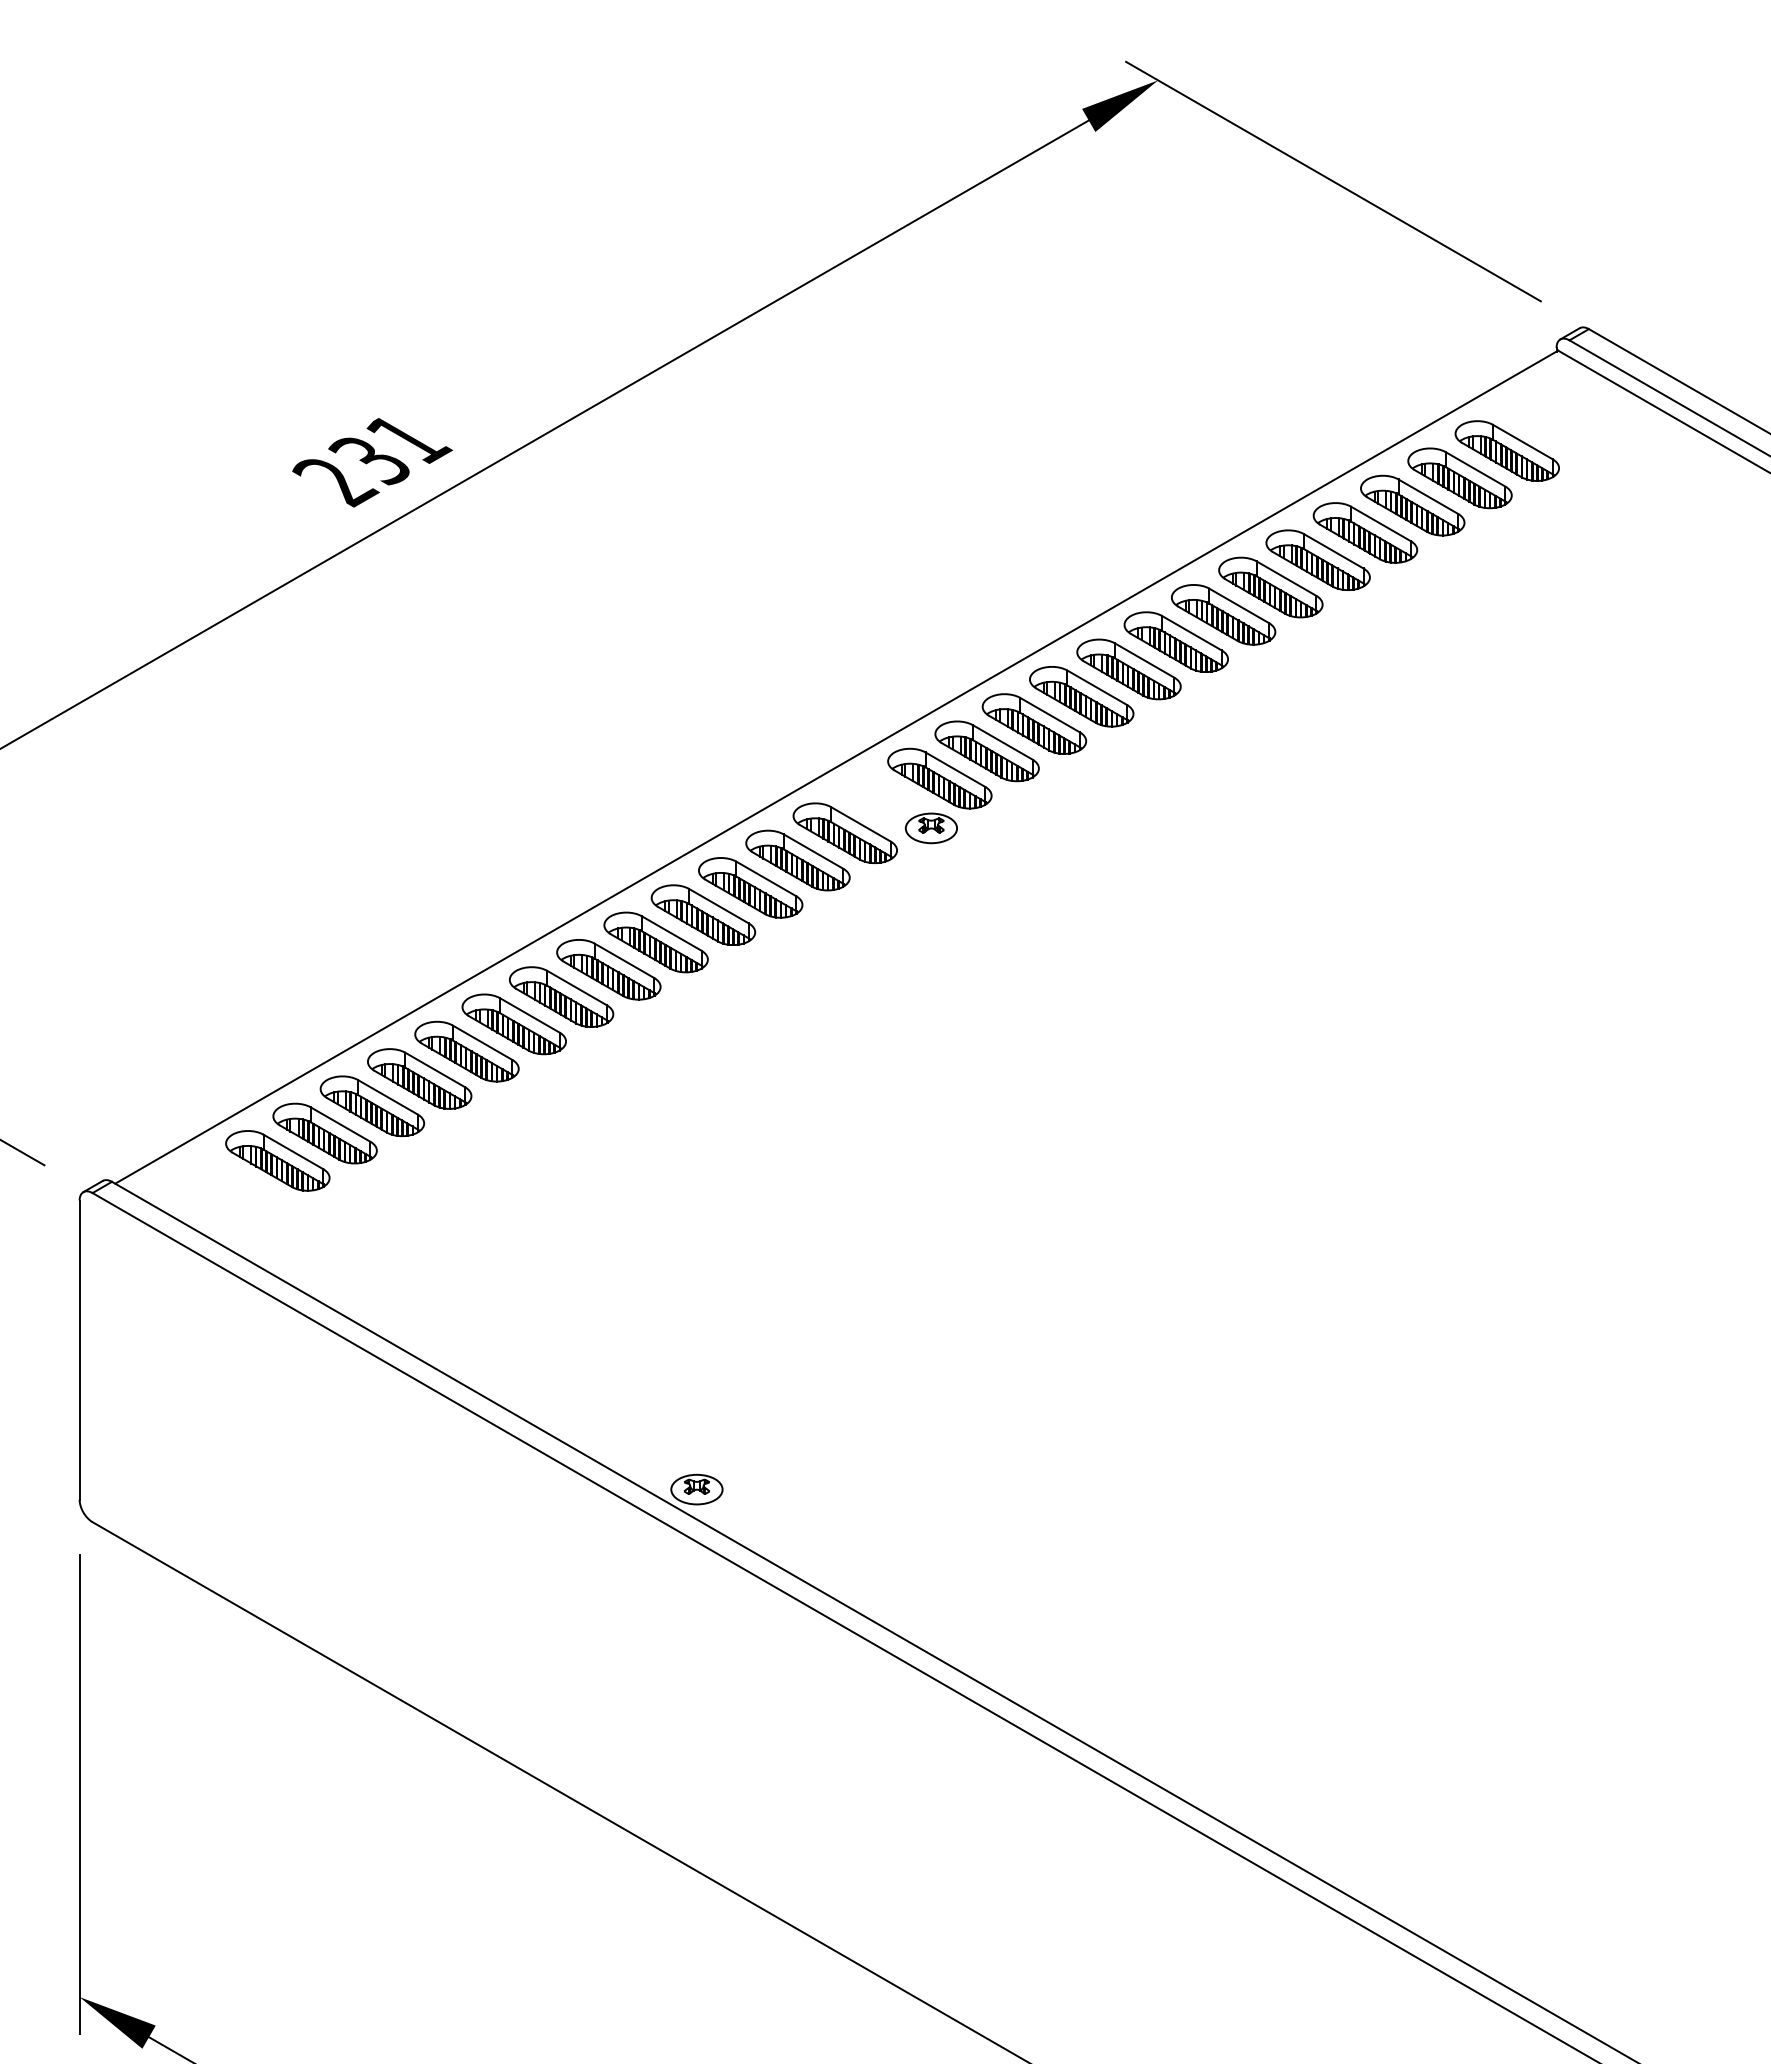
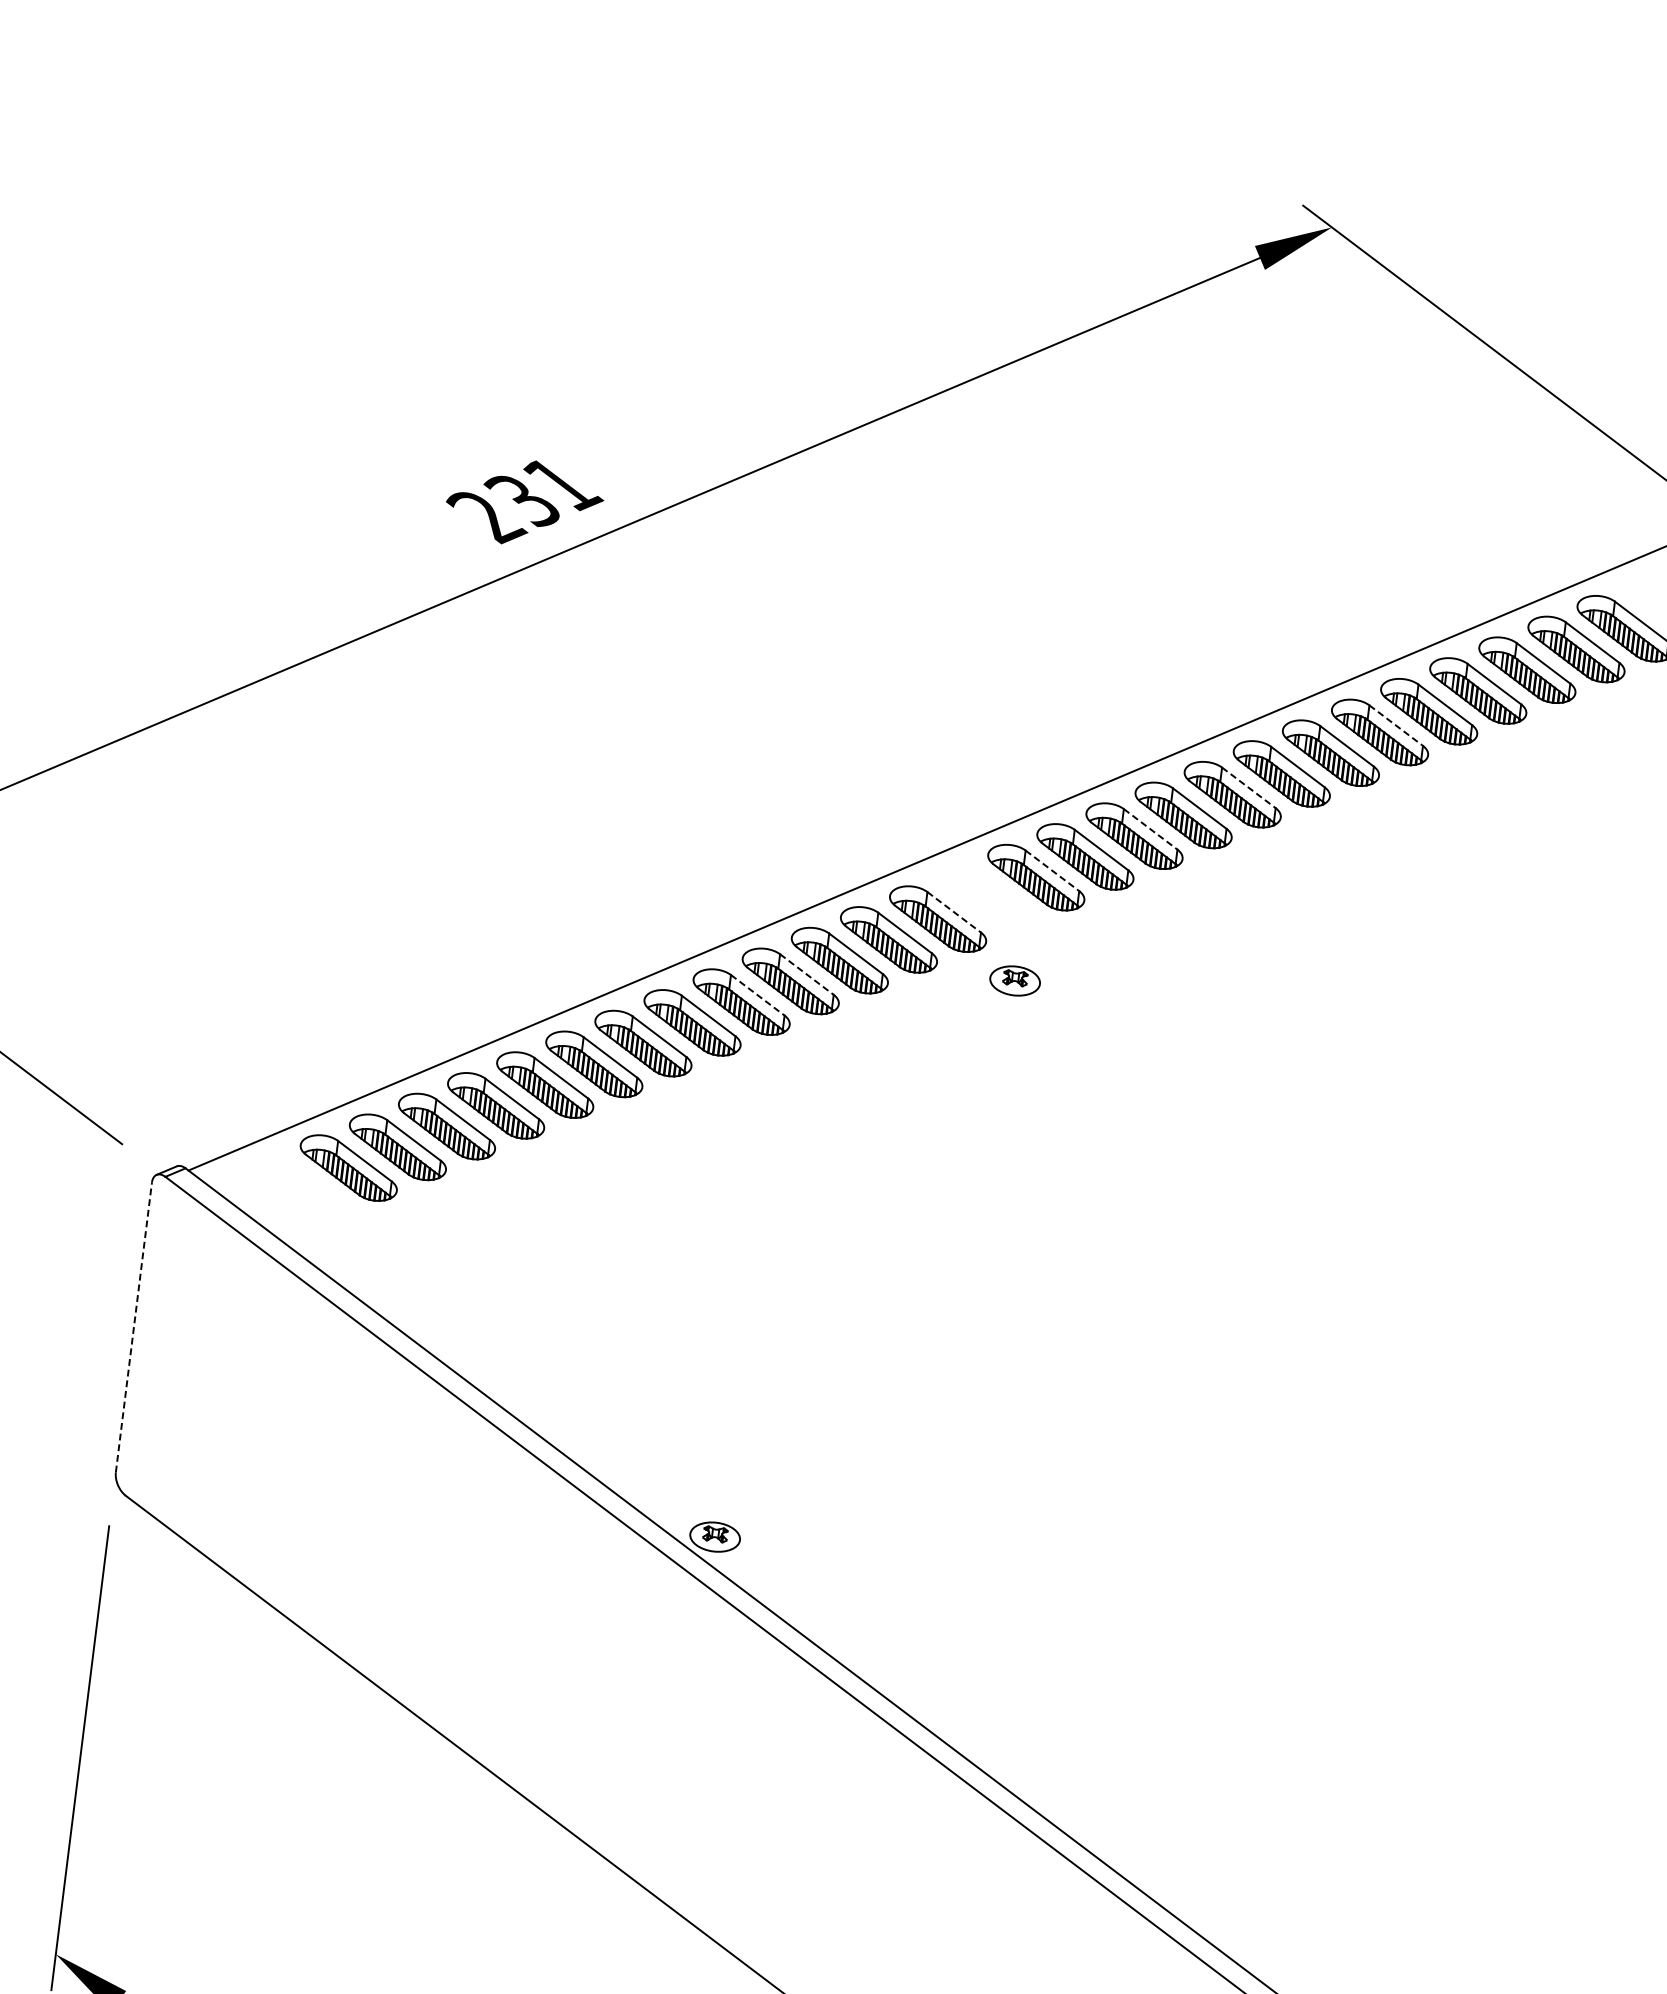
line: (1286, 578) -> (1396, 725), solid -> dashed
line: (1145, 660) -> (1249, 787), solid -> dashed
line: (1050, 715) -> (1151, 829), solid -> dashed
line: (955, 769) -> (1052, 870), solid -> dashed
line: (861, 824) -> (954, 912), solid -> dashed
part: (930, 828) -> (1014, 980), moved
line: (719, 906) -> (807, 974), solid -> dashed
line: (672, 933) -> (758, 995), solid -> dashed
line: (79, 1350) -> (133, 1327), solid -> dashed

